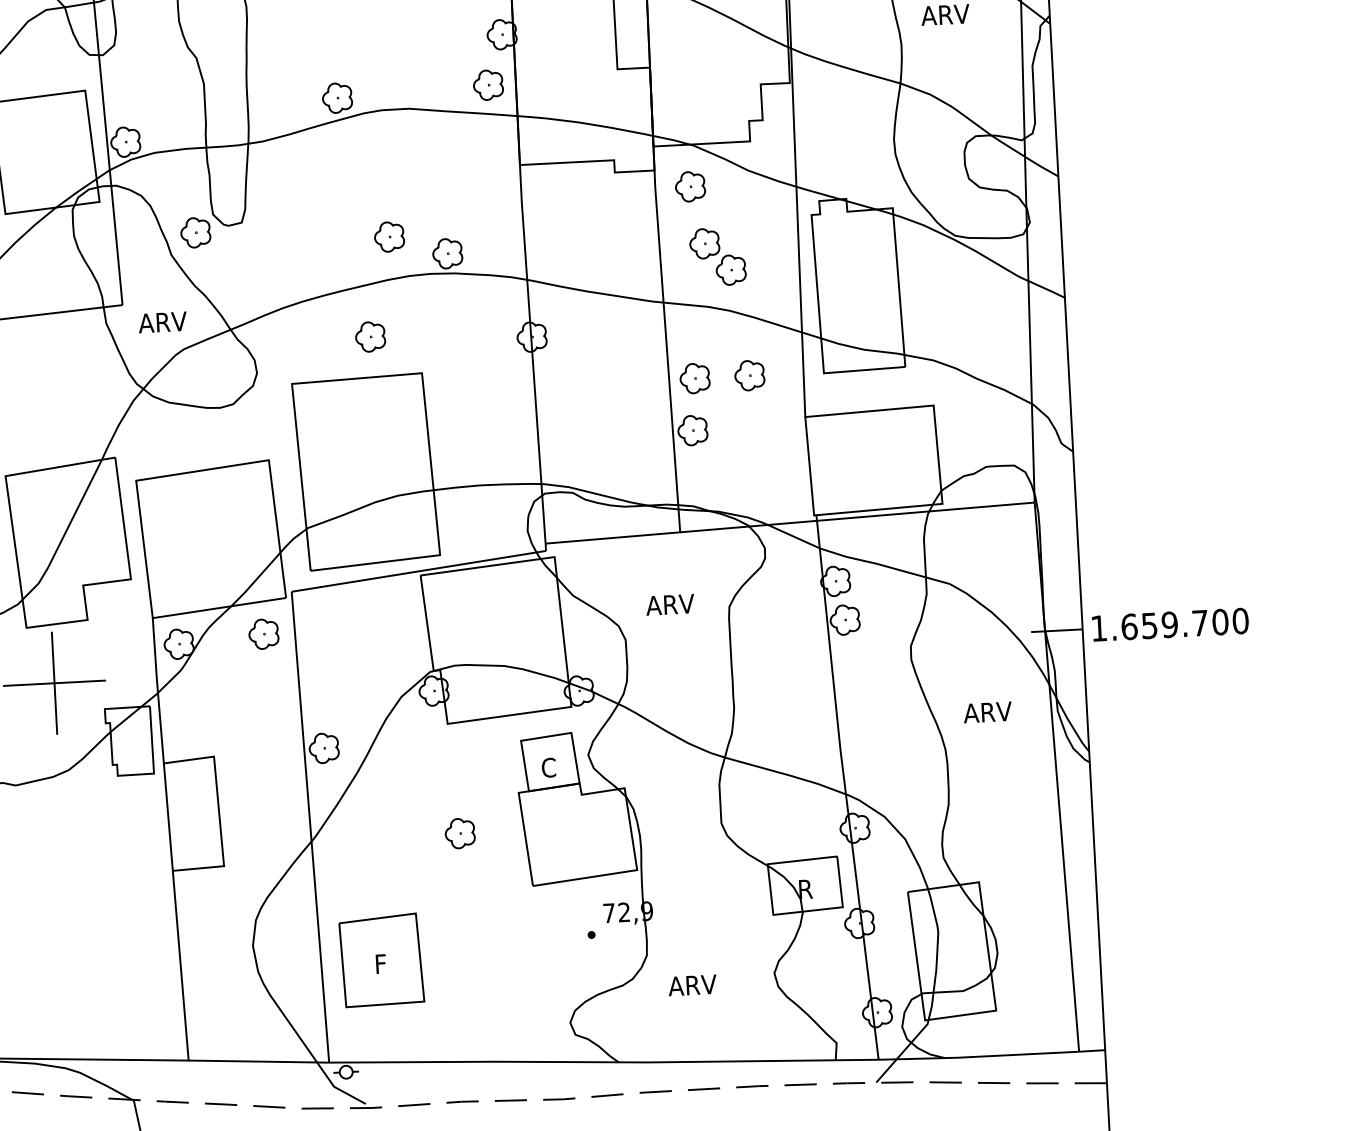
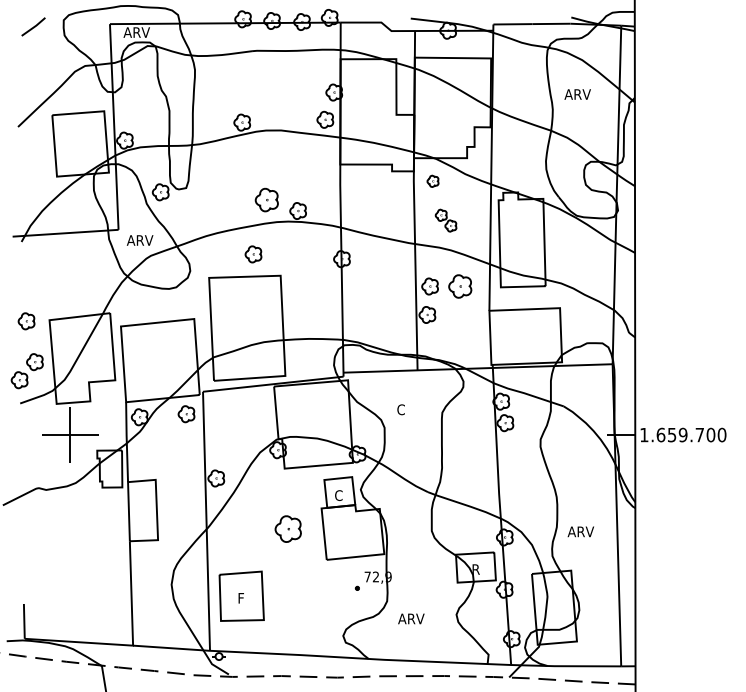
part: (689, 187) -> (432, 181), size x0.7
part: (389, 237) -> (266, 200), size x1.4
part: (716, 256) -> (445, 220), size x0.7
part: (748, 375) -> (459, 286), size x1.4
text: (669, 604) -> (409, 409), ARV -> C
text: (986, 711) -> (580, 531), moved
part: (460, 832) -> (288, 528), size x1.6

